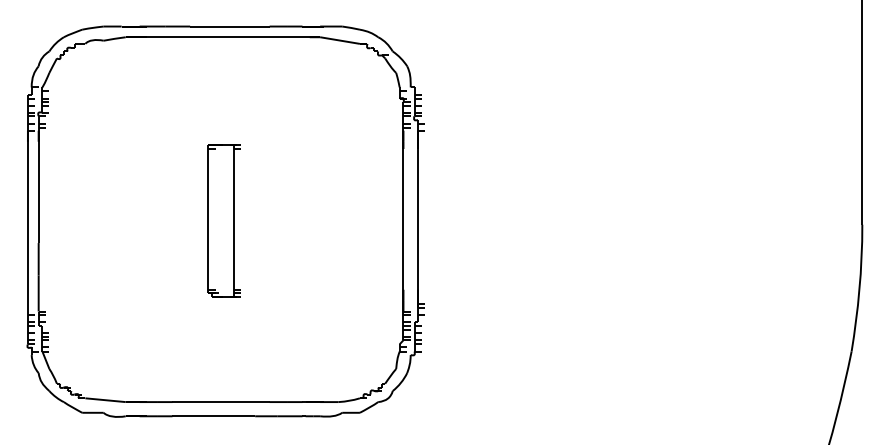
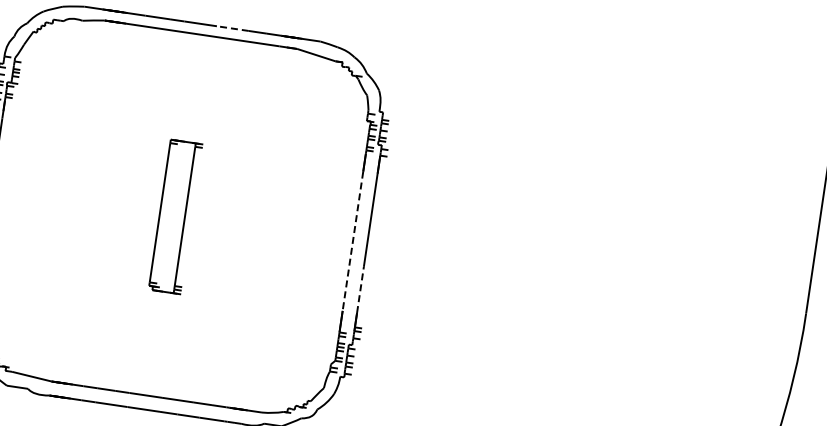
line: (253, 26) -> (232, 28), solid -> dashed
line: (403, 219) -> (352, 241), solid -> dashed
line: (418, 265) -> (361, 289), solid -> dashed

